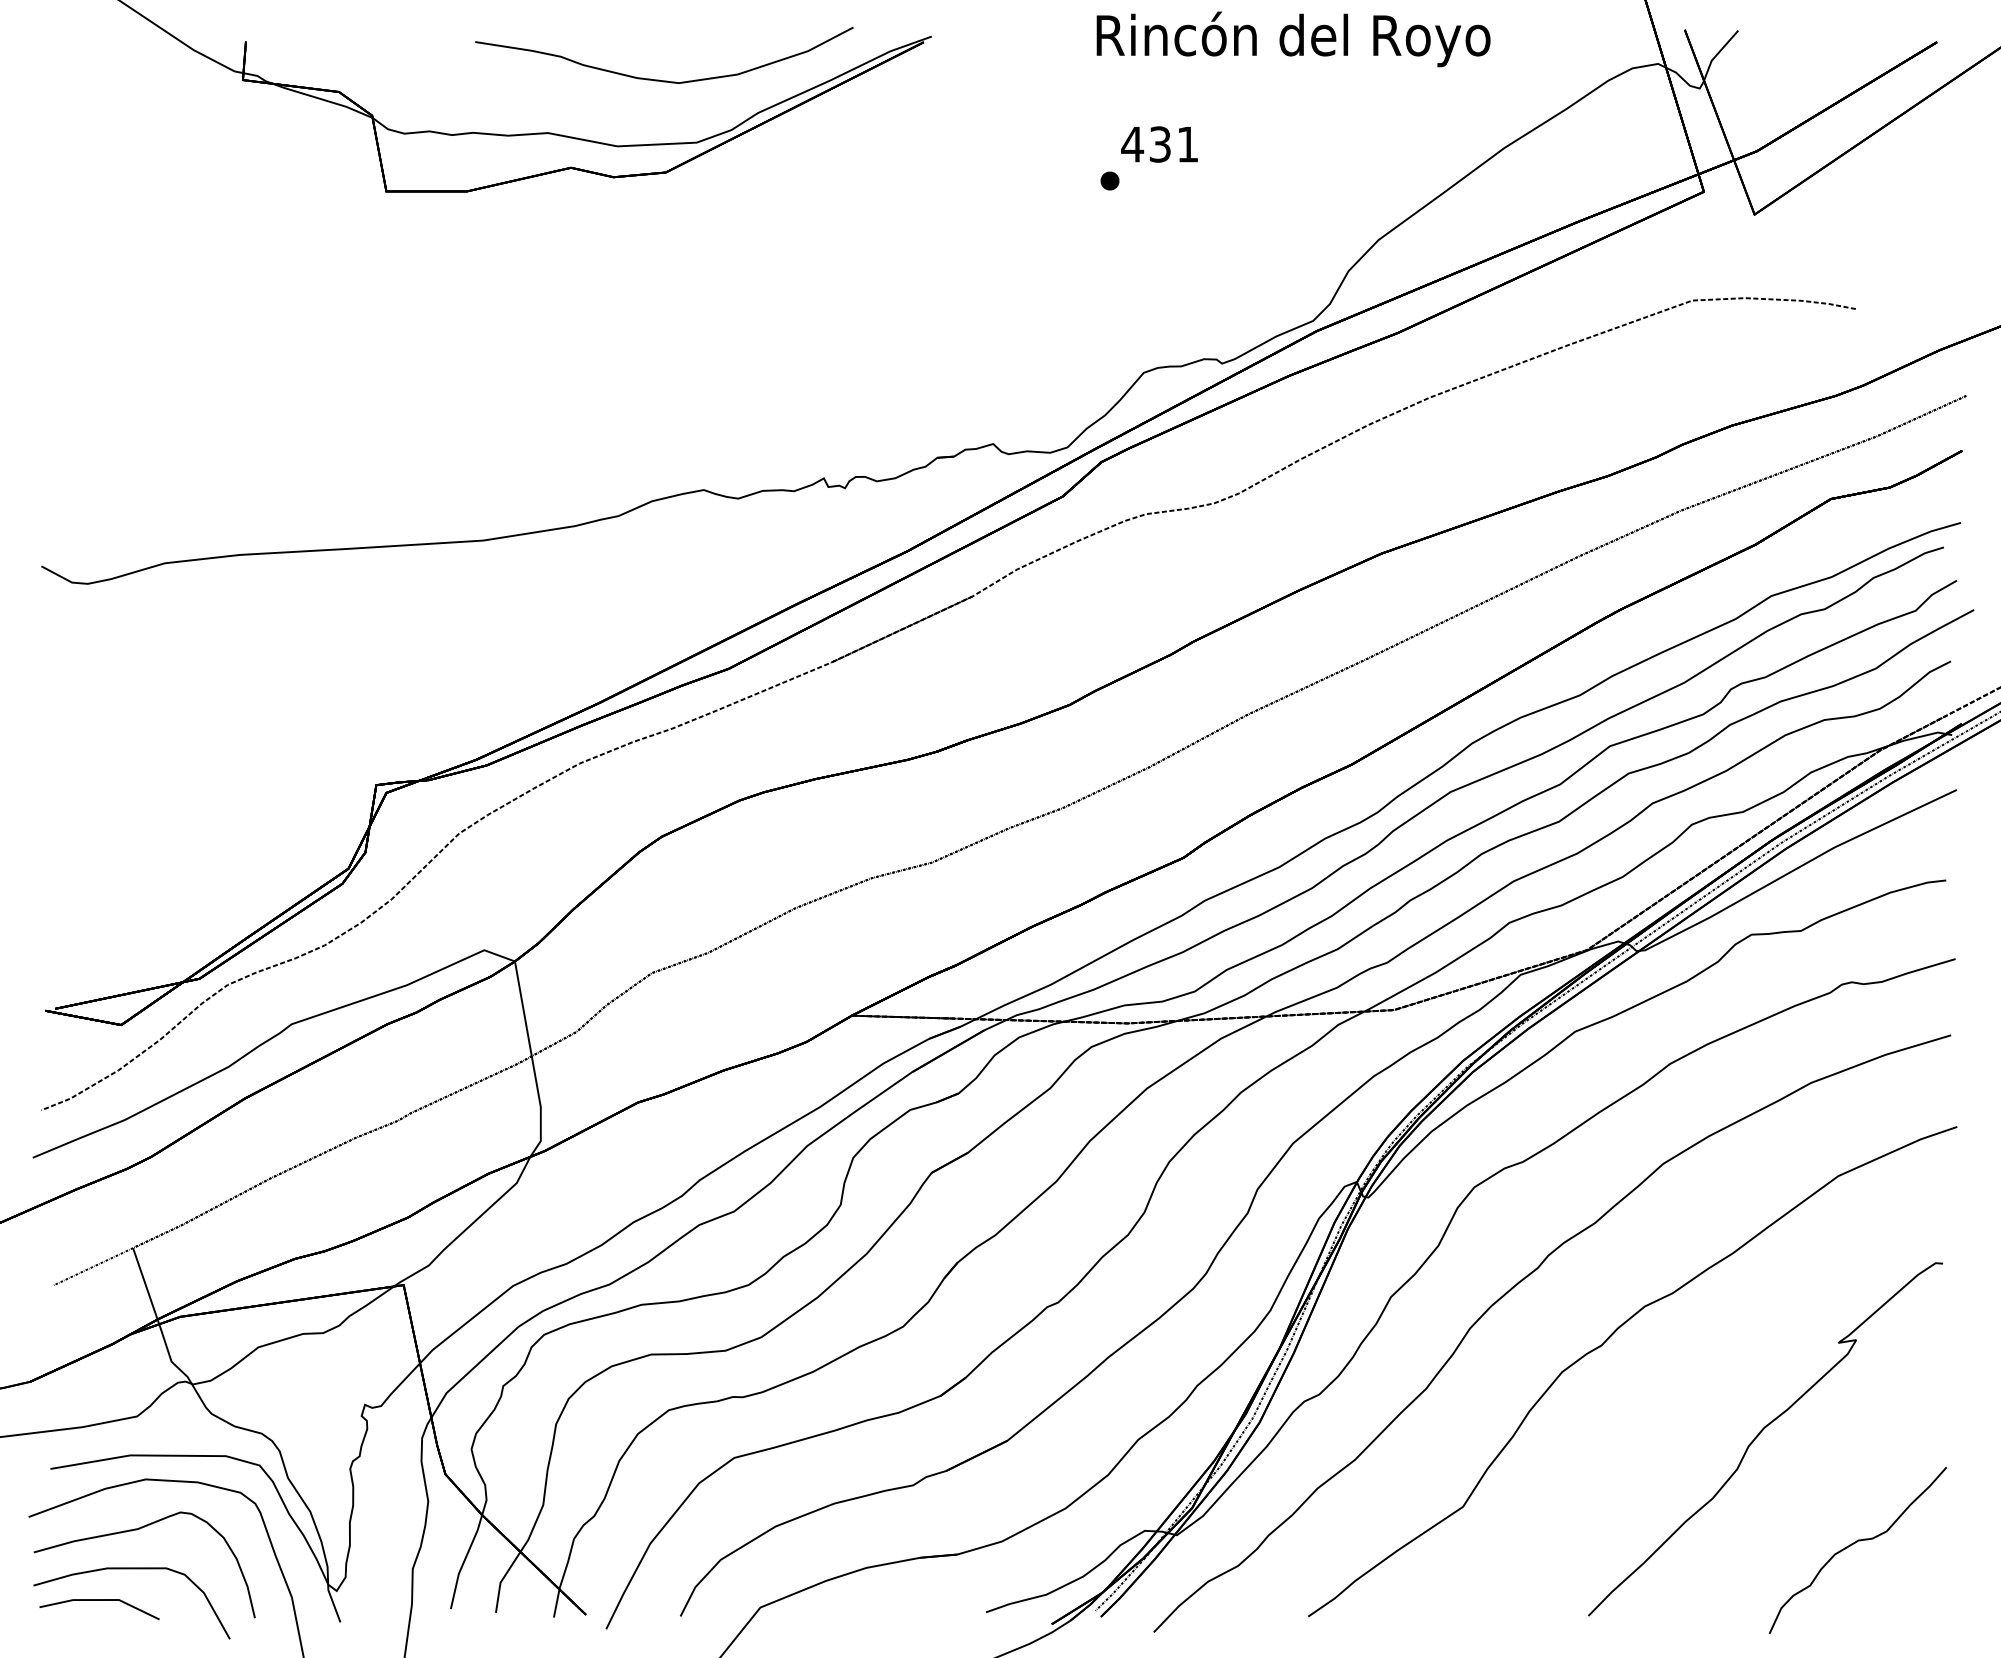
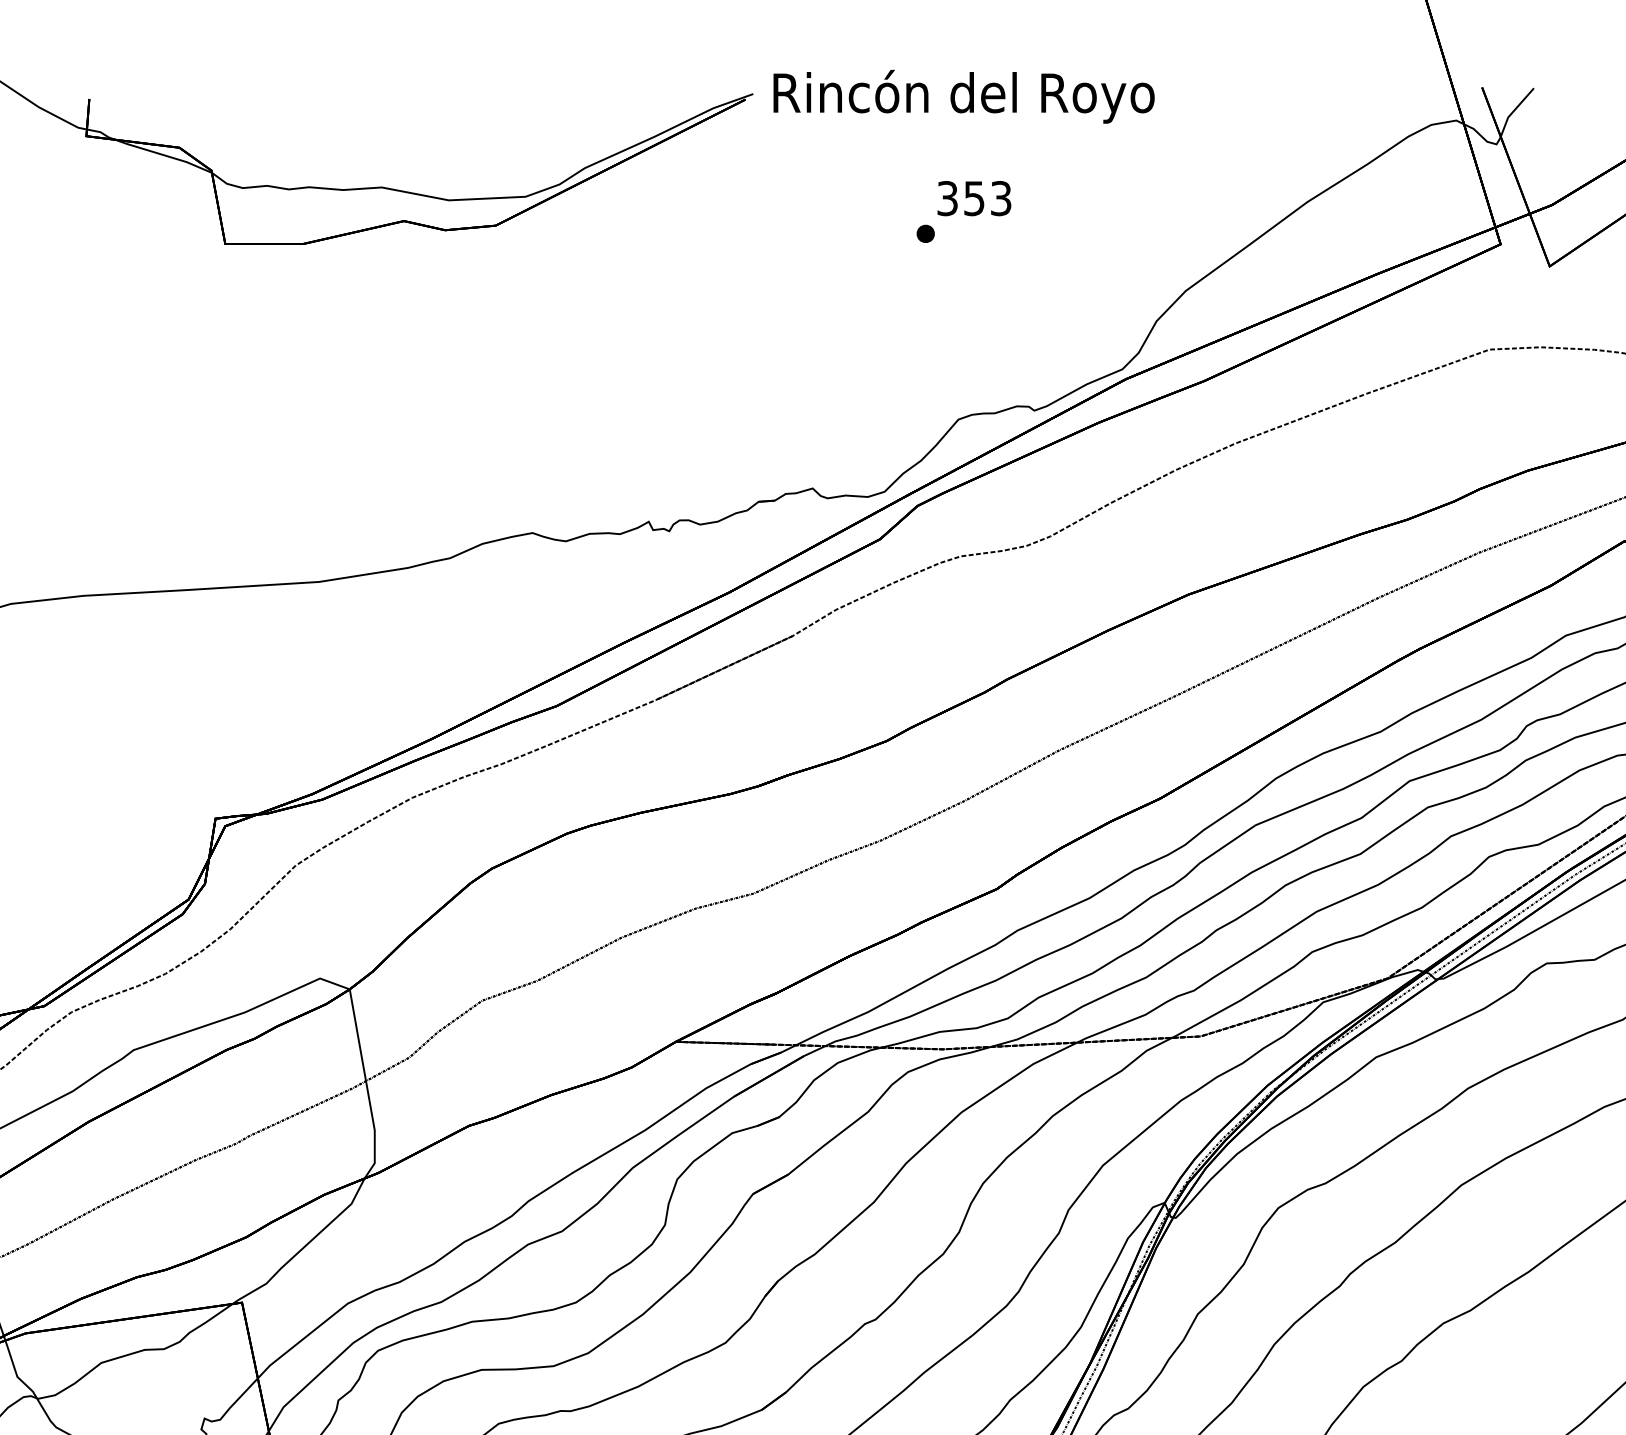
text: (1293, 39) -> (963, 96), moved
curve: (659, 79) -> (489, 135), removed
text: (1159, 144) -> (973, 198), 431 -> 353

